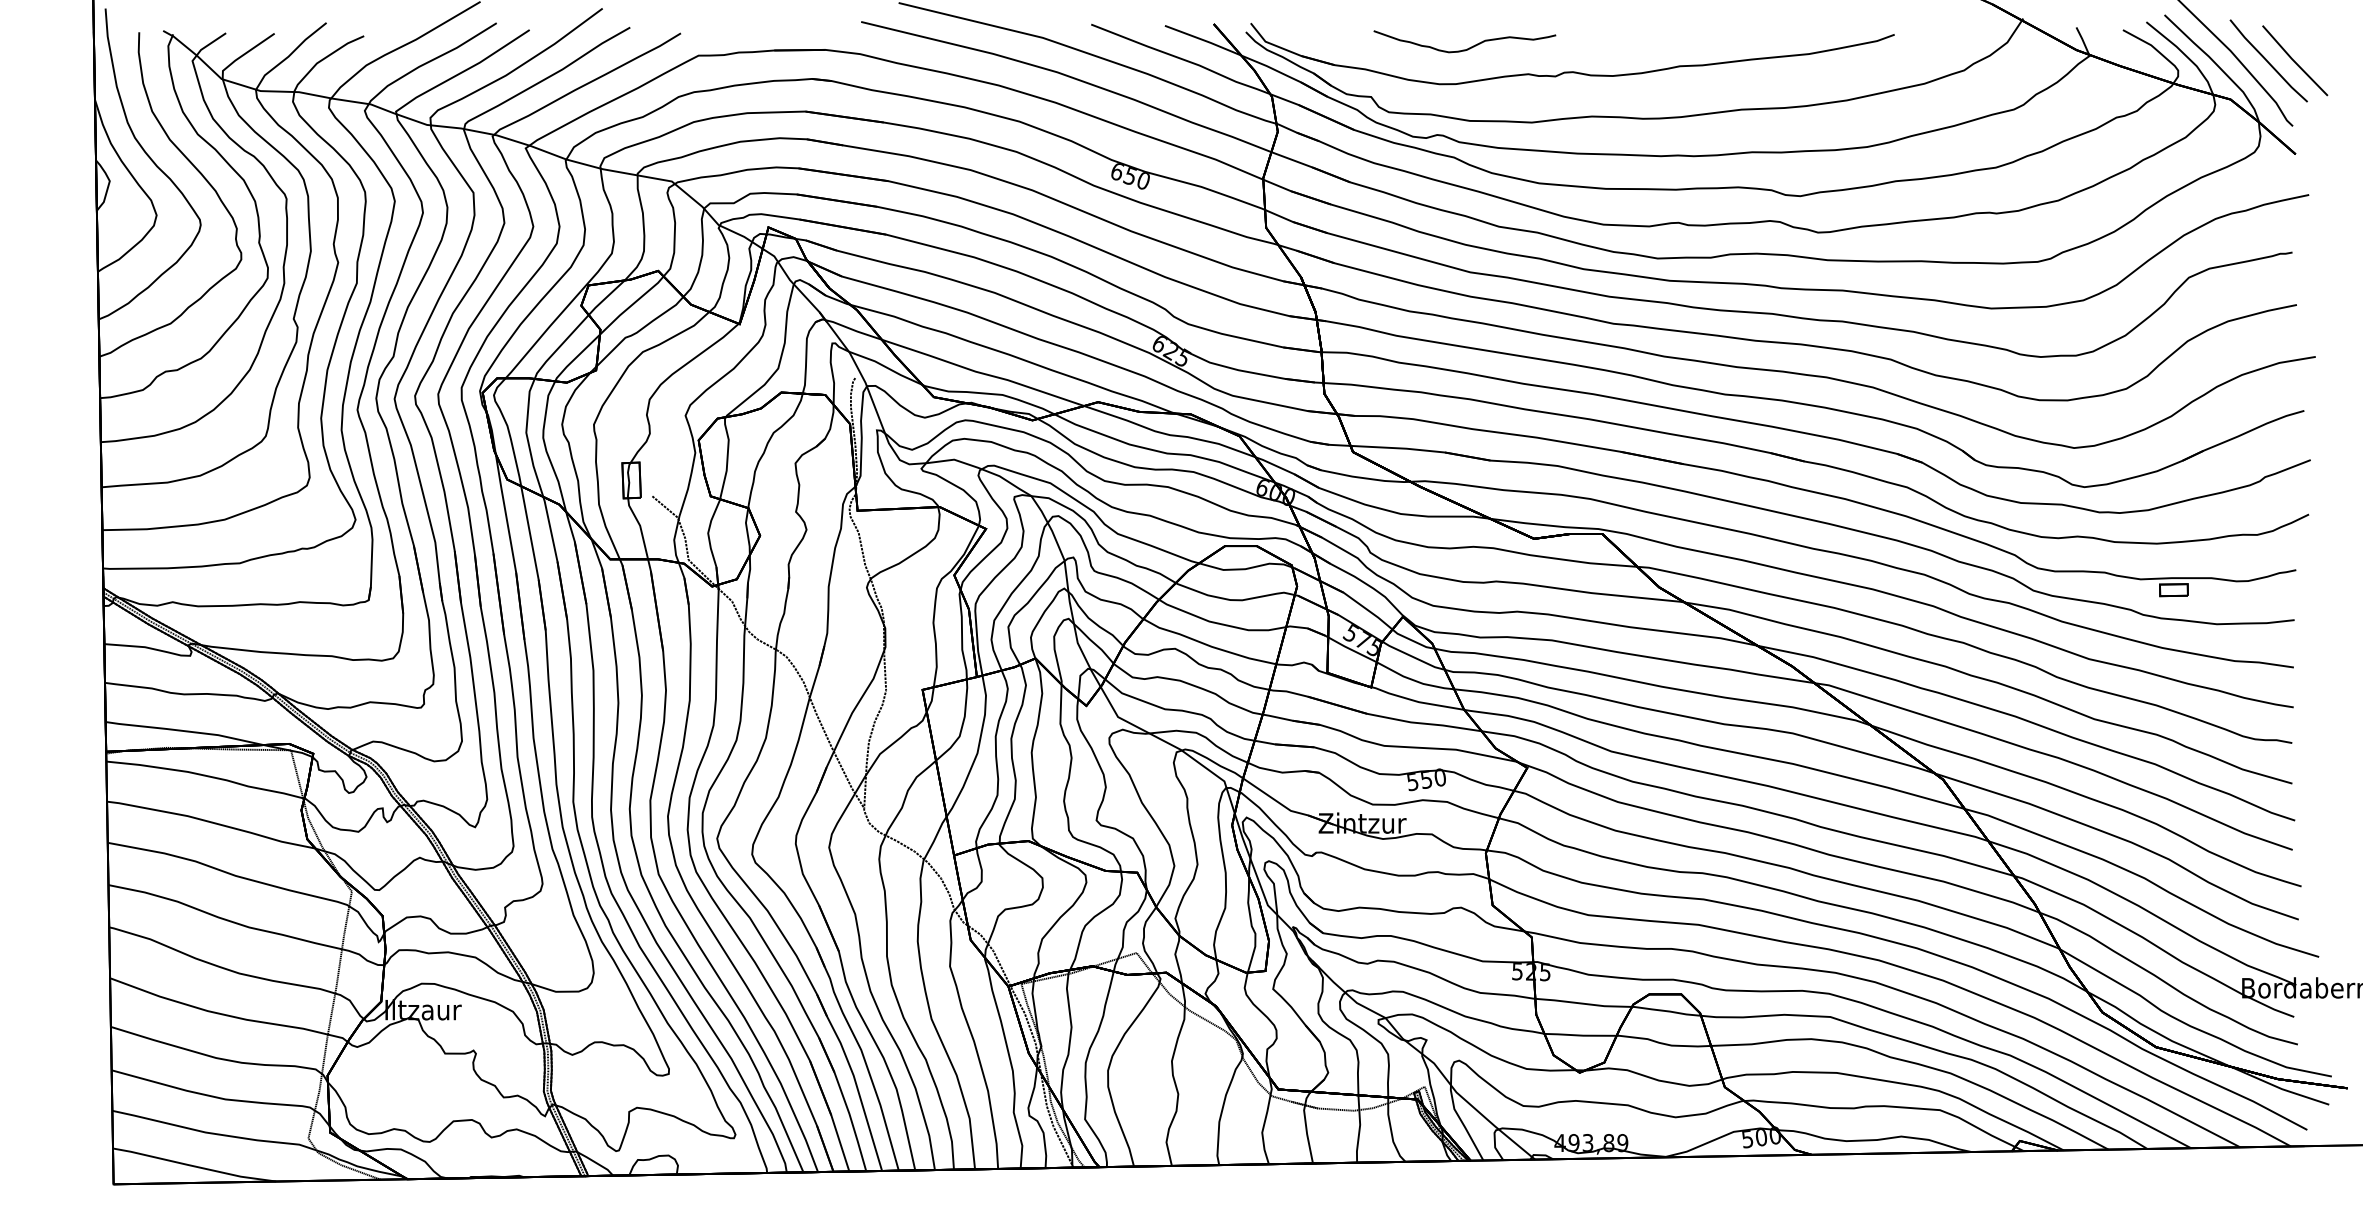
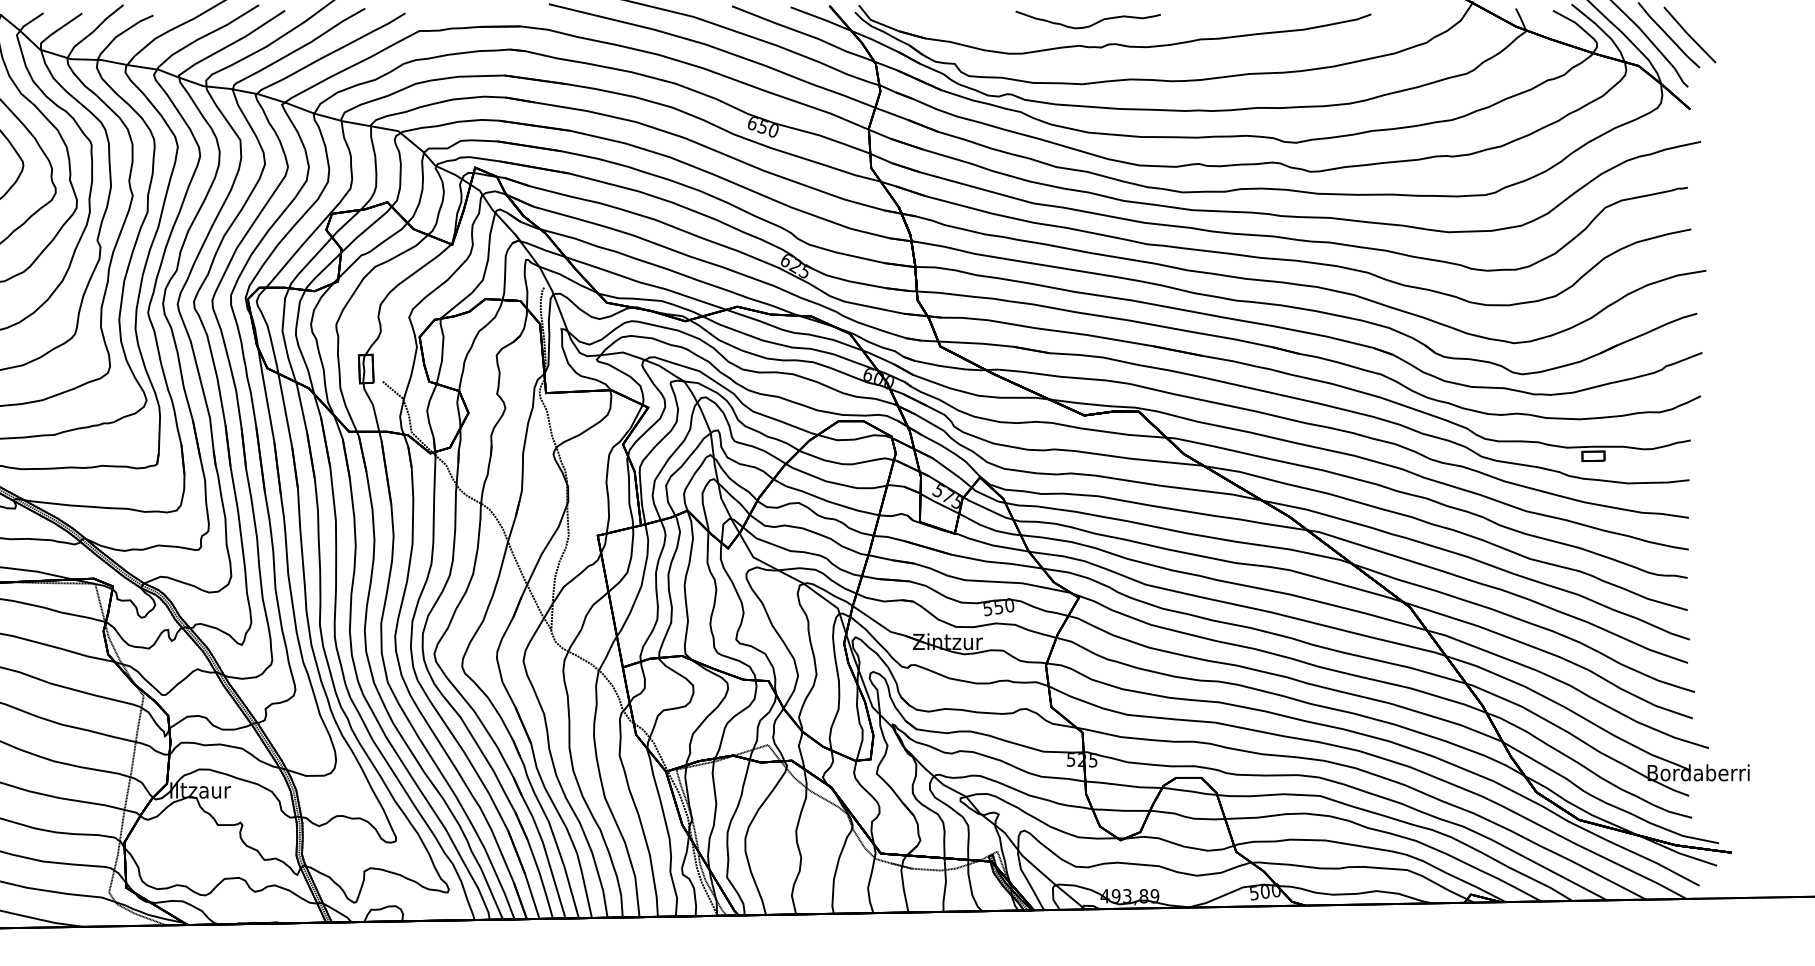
curve: (1467, 48) -> (1090, 25), moved

